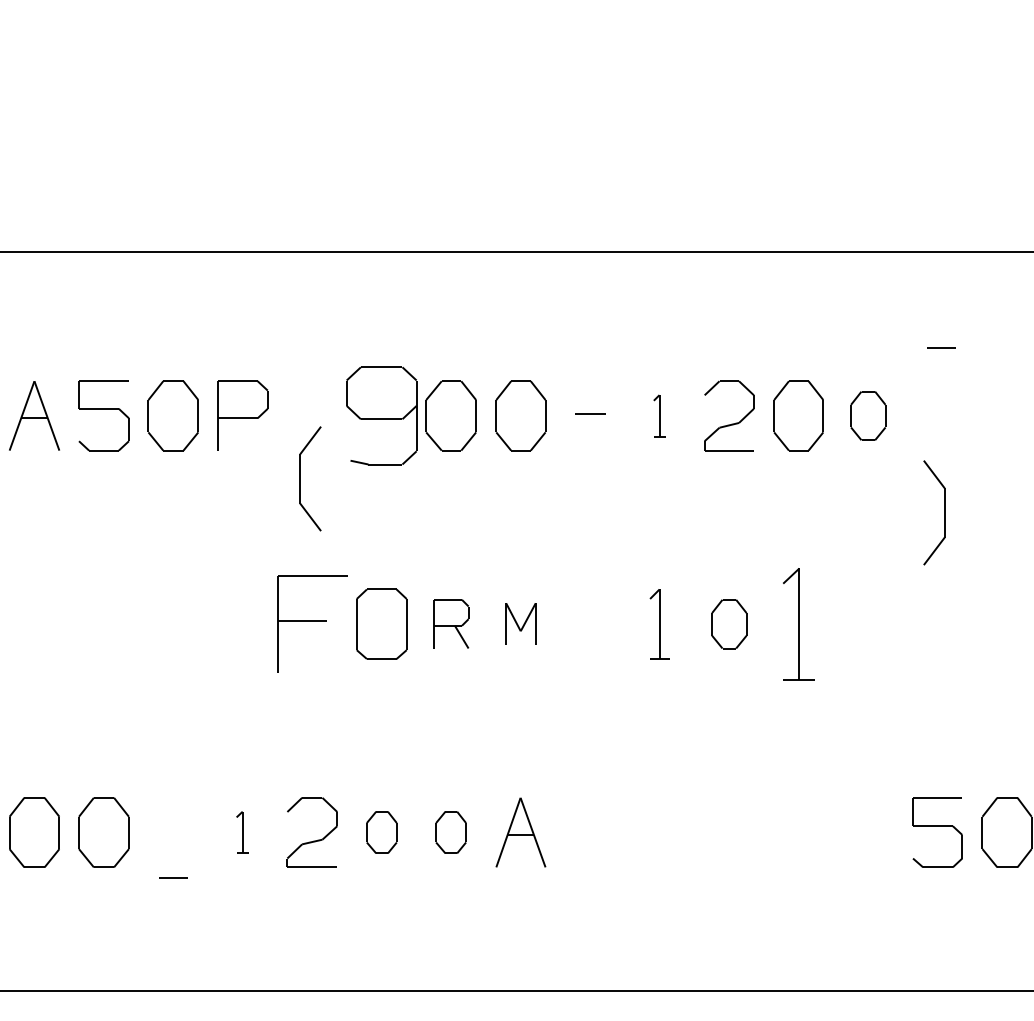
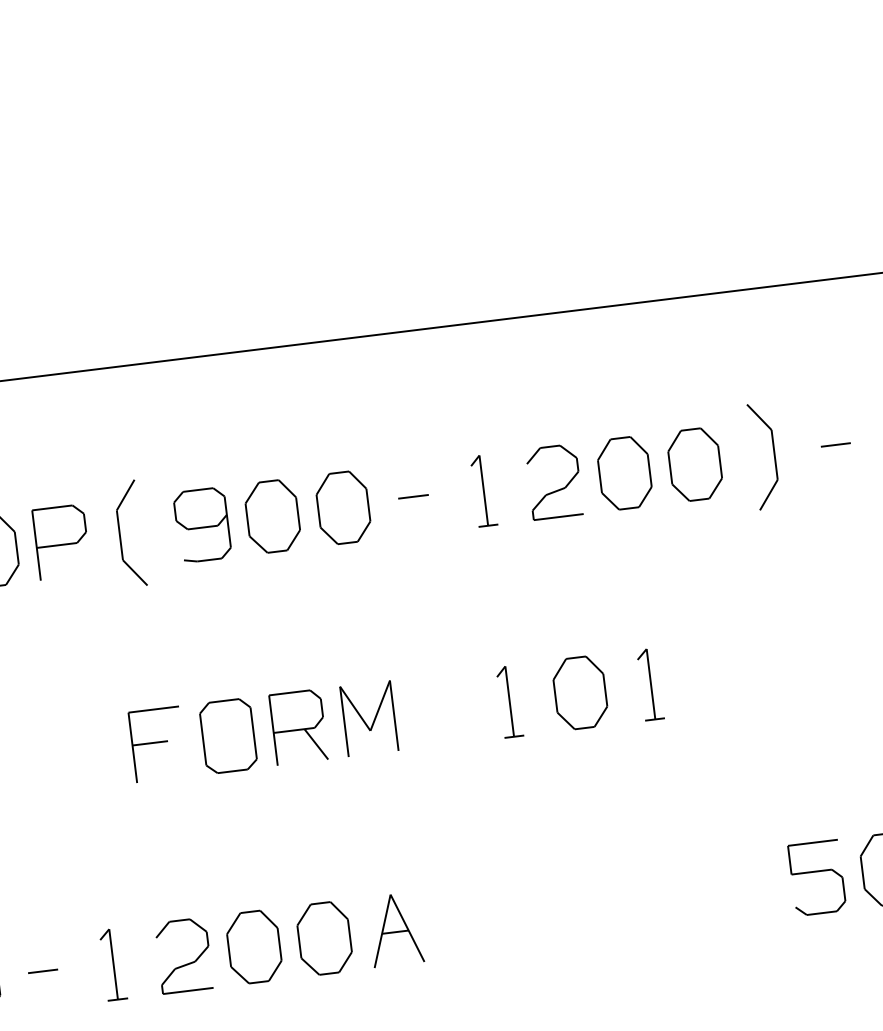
line: (941, 347) -> (835, 444), moved
part: (381, 415) -> (202, 524), size x0.71
part: (659, 415) -> (483, 490), size x1.67
part: (868, 415) -> (695, 464), size x1.43
part: (300, 478) -> (120, 534), moved
part: (944, 512) -> (774, 454), moved
part: (311, 623) -> (157, 744), size x0.71
part: (450, 623) -> (297, 726), size x1.43
part: (520, 623) -> (368, 718), size x1.67
part: (729, 623) -> (580, 692), size x1.43
part: (798, 624) -> (650, 684), size x0.62
part: (242, 832) -> (113, 964), size x1.67
part: (381, 832) -> (254, 947), size x1.67
part: (450, 832) -> (323, 938), size x1.67
line: (173, 877) -> (43, 970), moved

